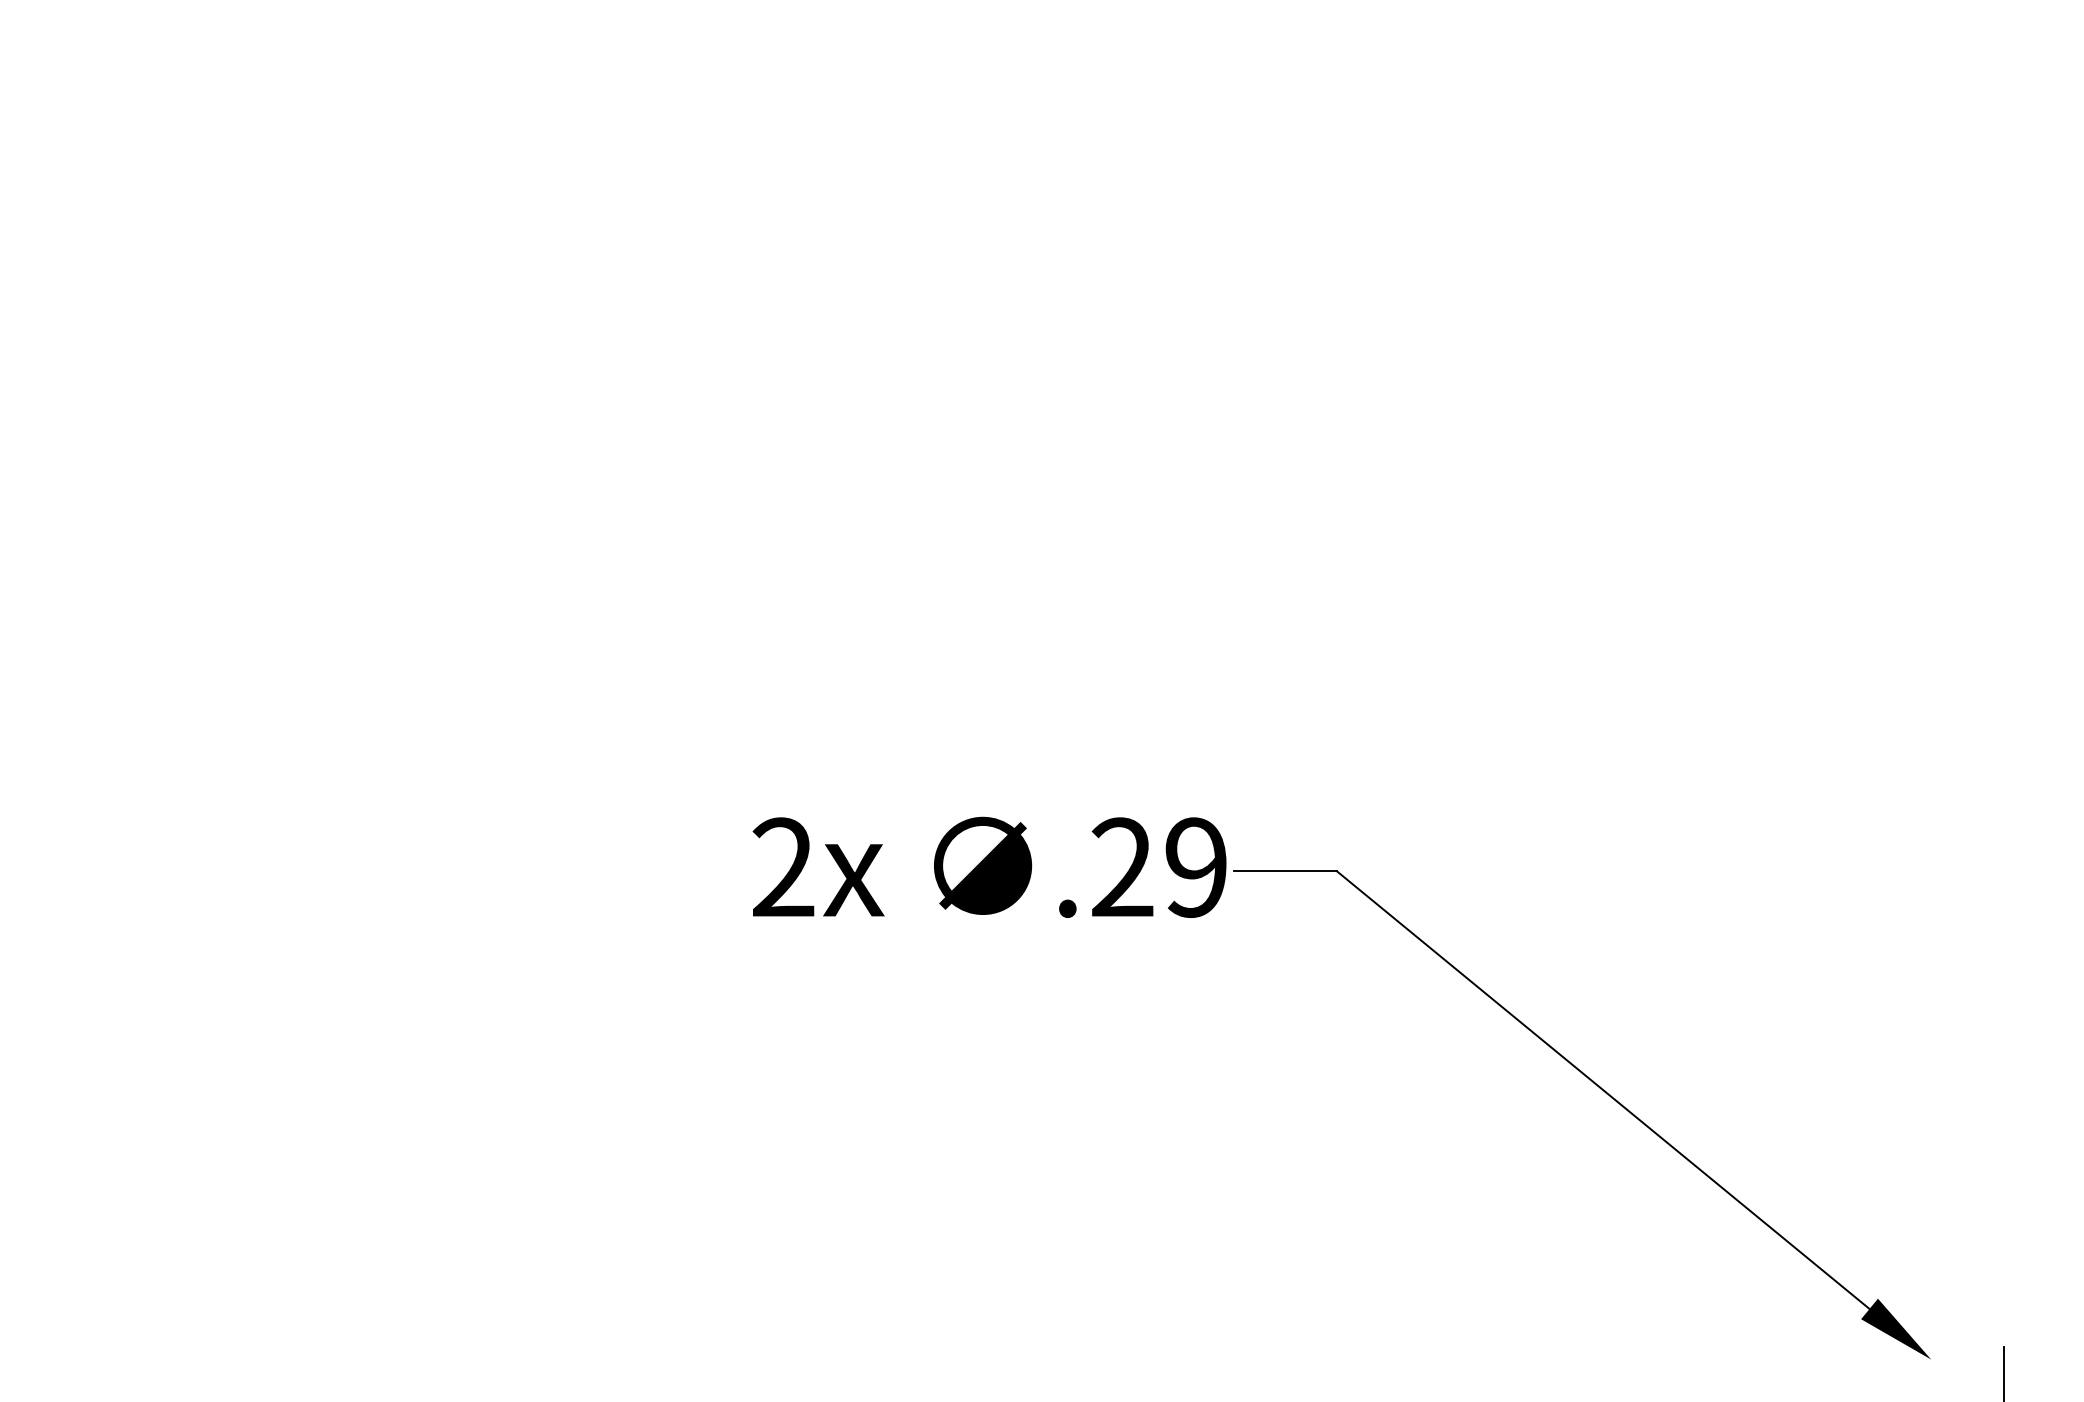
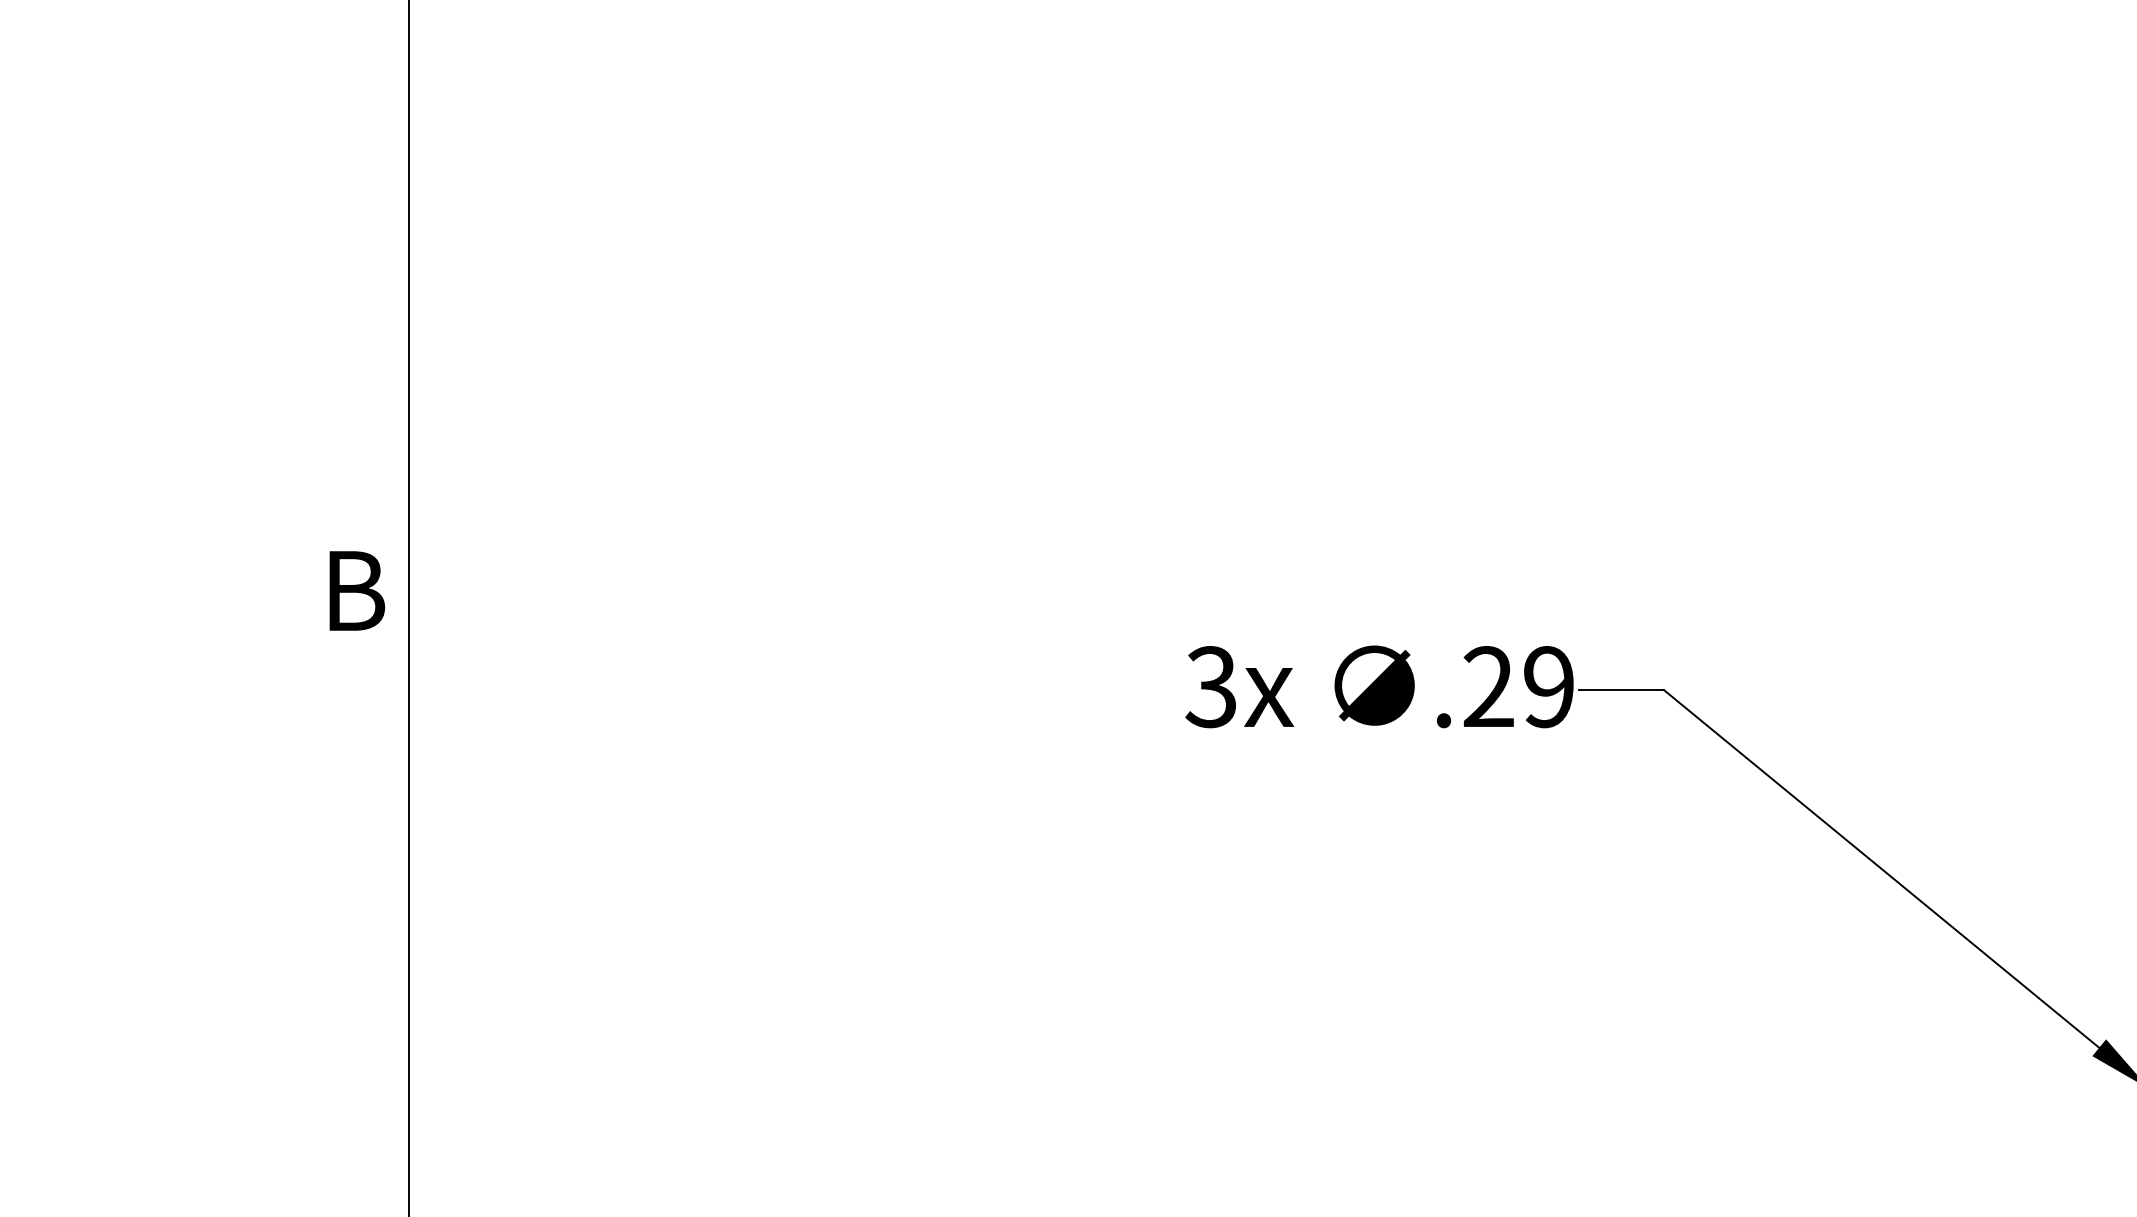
text: (782, 868) -> (1210, 687), 2x -> 3x

